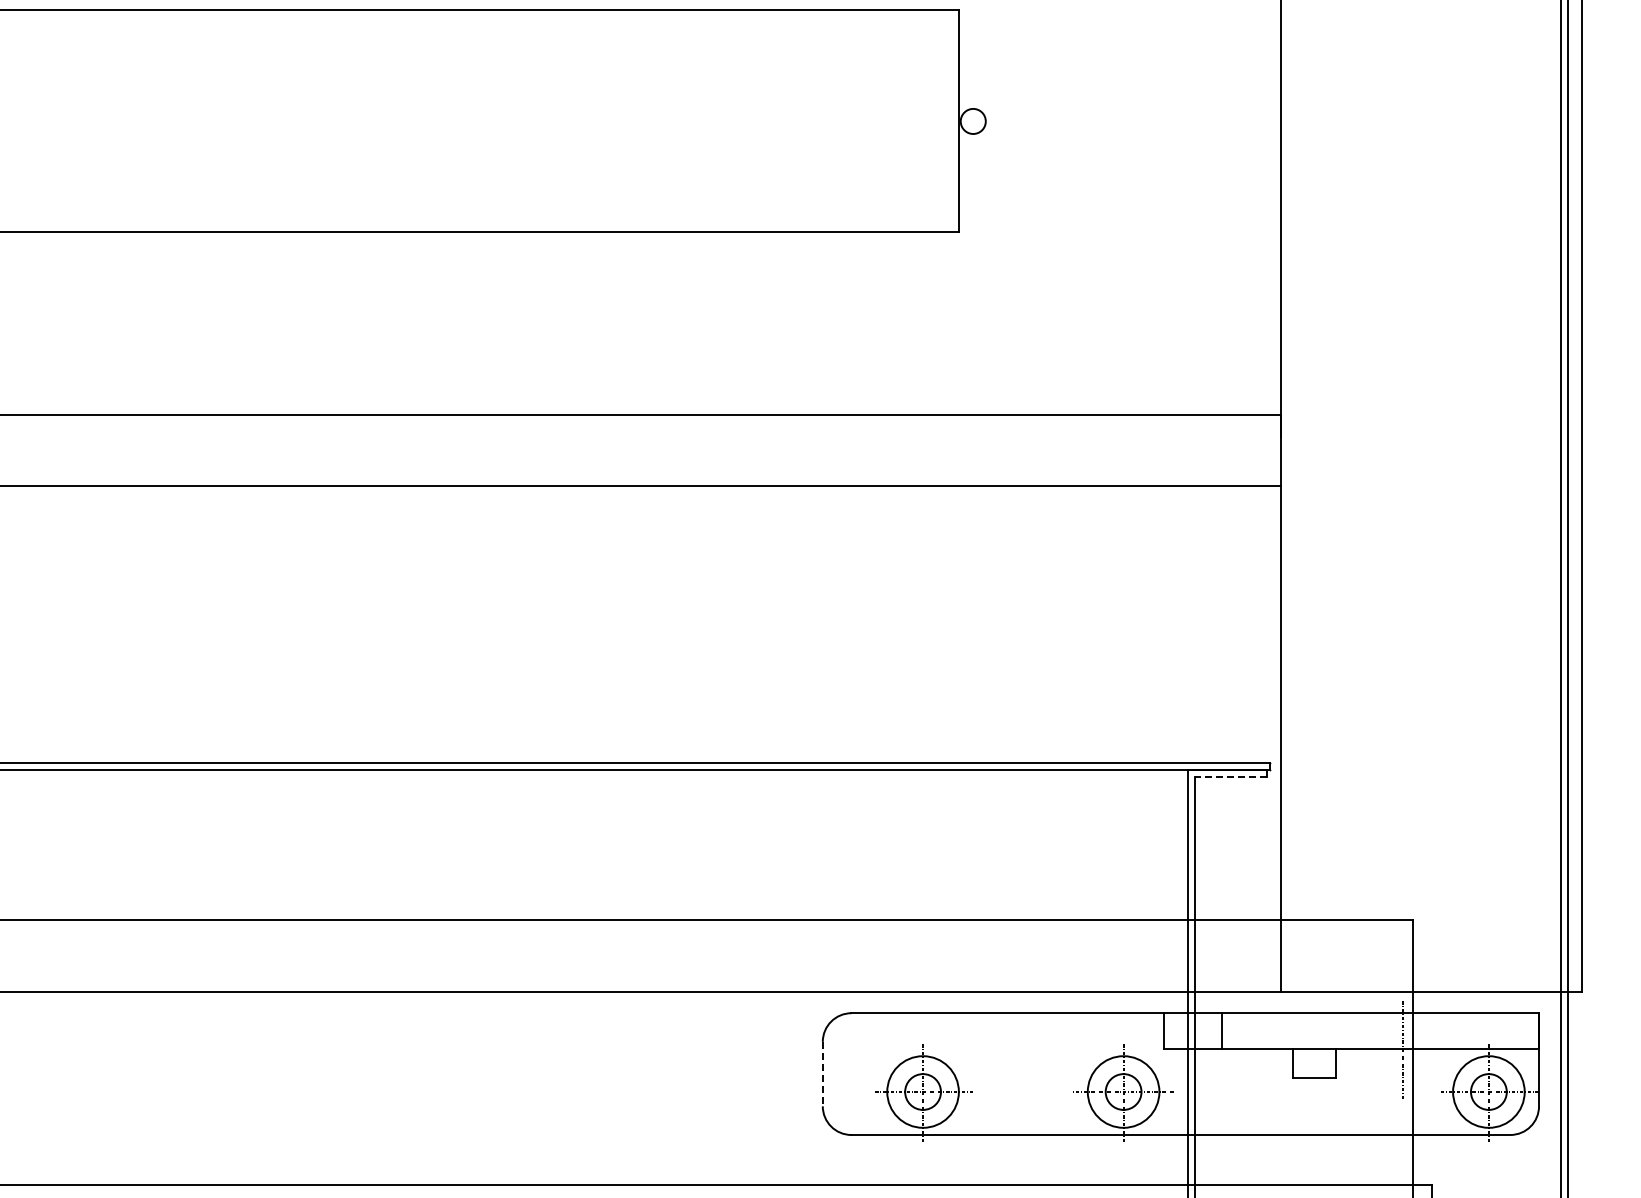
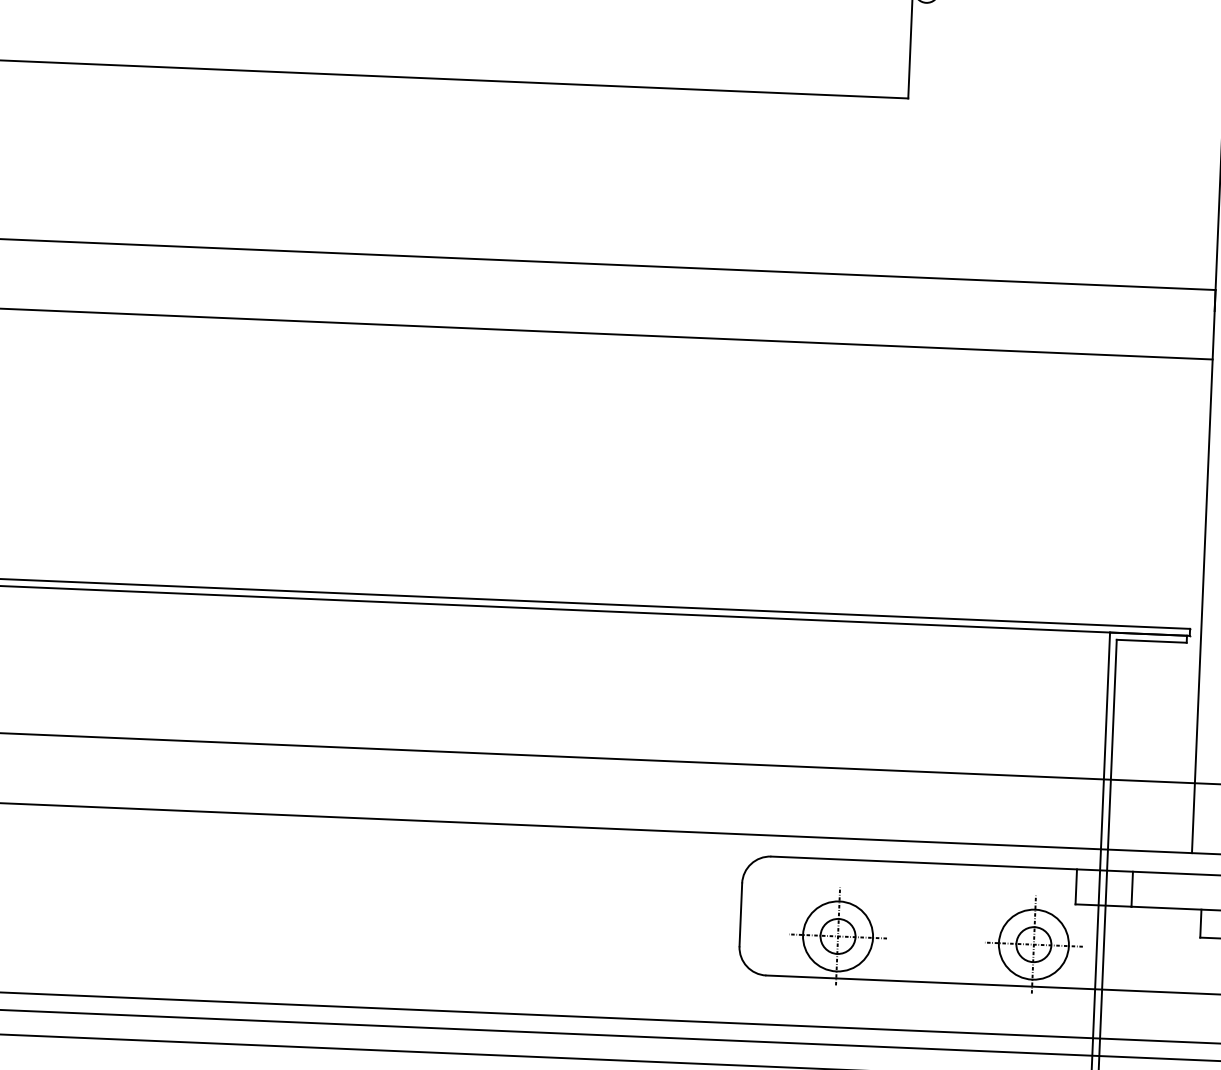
line: (1231, 776) -> (1152, 640), dashed -> solid
line: (822, 1074) -> (740, 915), dashed -> solid

